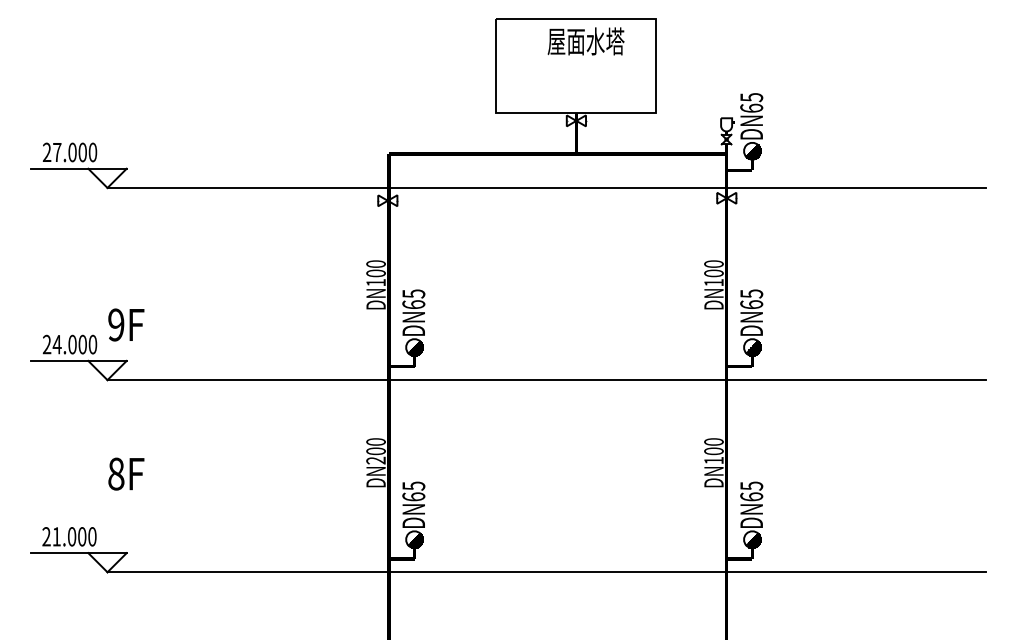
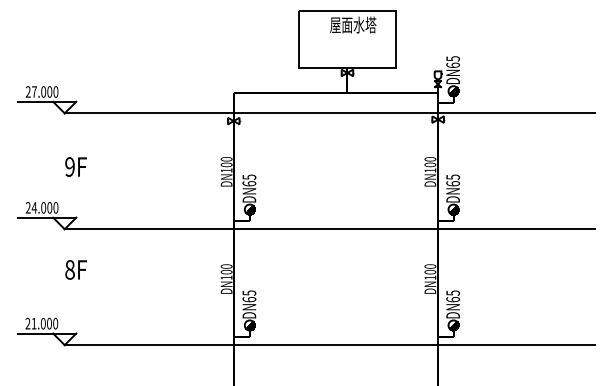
text: (125, 324) -> (75, 166), moved
text: (375, 460) -> (226, 277), DN200 -> DN100
text: (125, 473) -> (75, 269), moved

